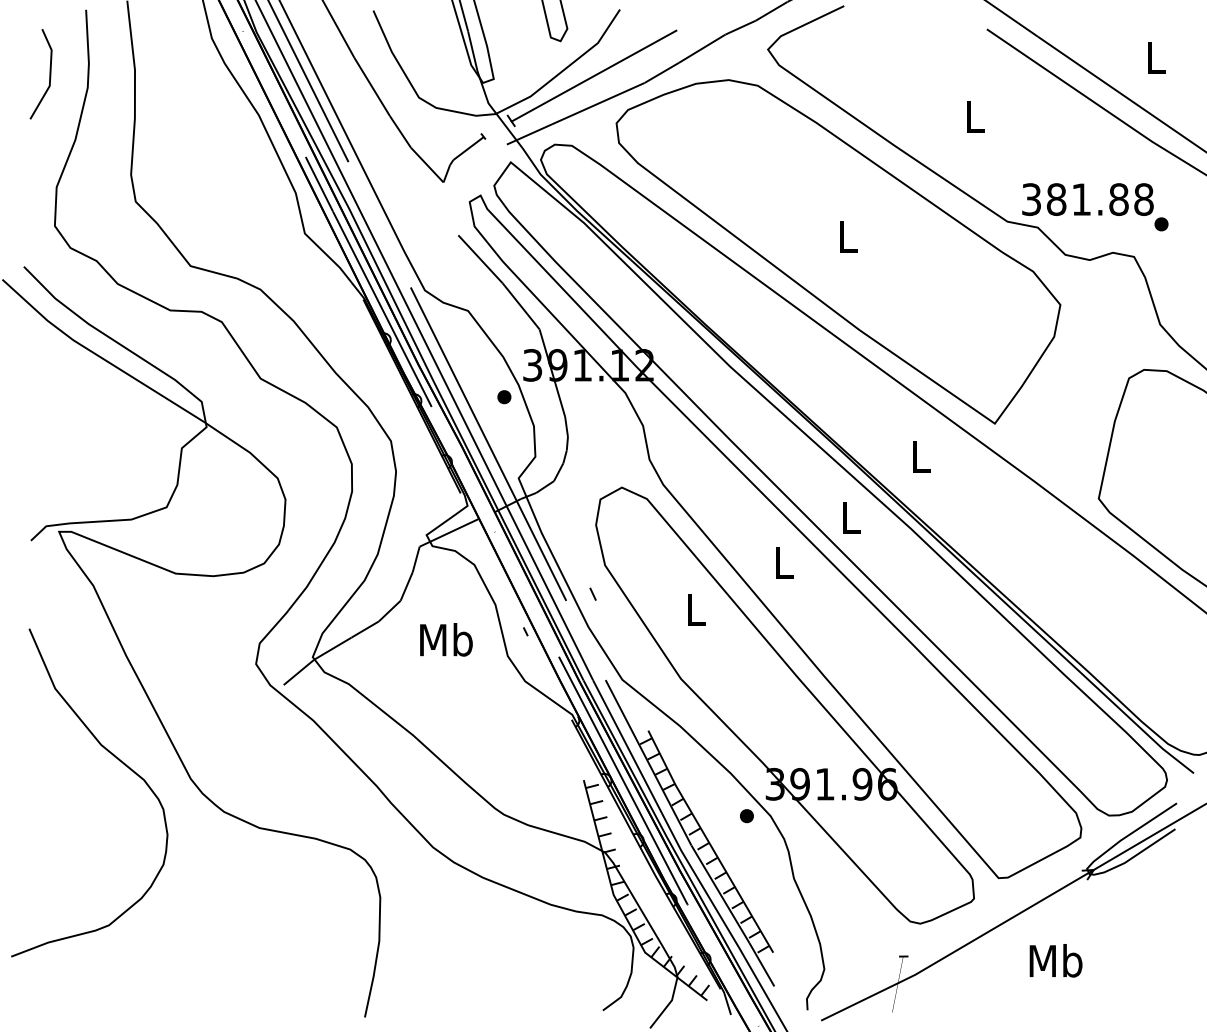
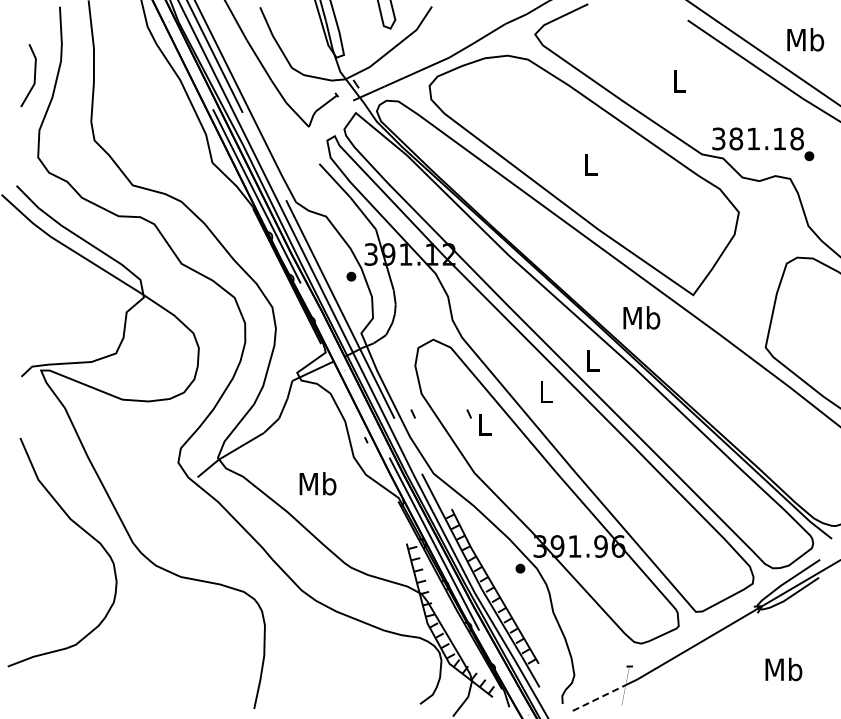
text: (1155, 56) -> (805, 39), L -> Mb
line: (49, 74) -> (34, 75), moved
line: (593, 75) -> (413, 52), removed
text: (1118, 198) -> (779, 138), 381.88 -> 381.18
text: (920, 455) -> (641, 317), L -> Mb
line: (672, 593) -> (468, 413), added
text: (445, 639) -> (317, 483), moved
text: (1055, 960) -> (783, 669), moved
line: (860, 1000) -> (599, 697), solid -> dashed

